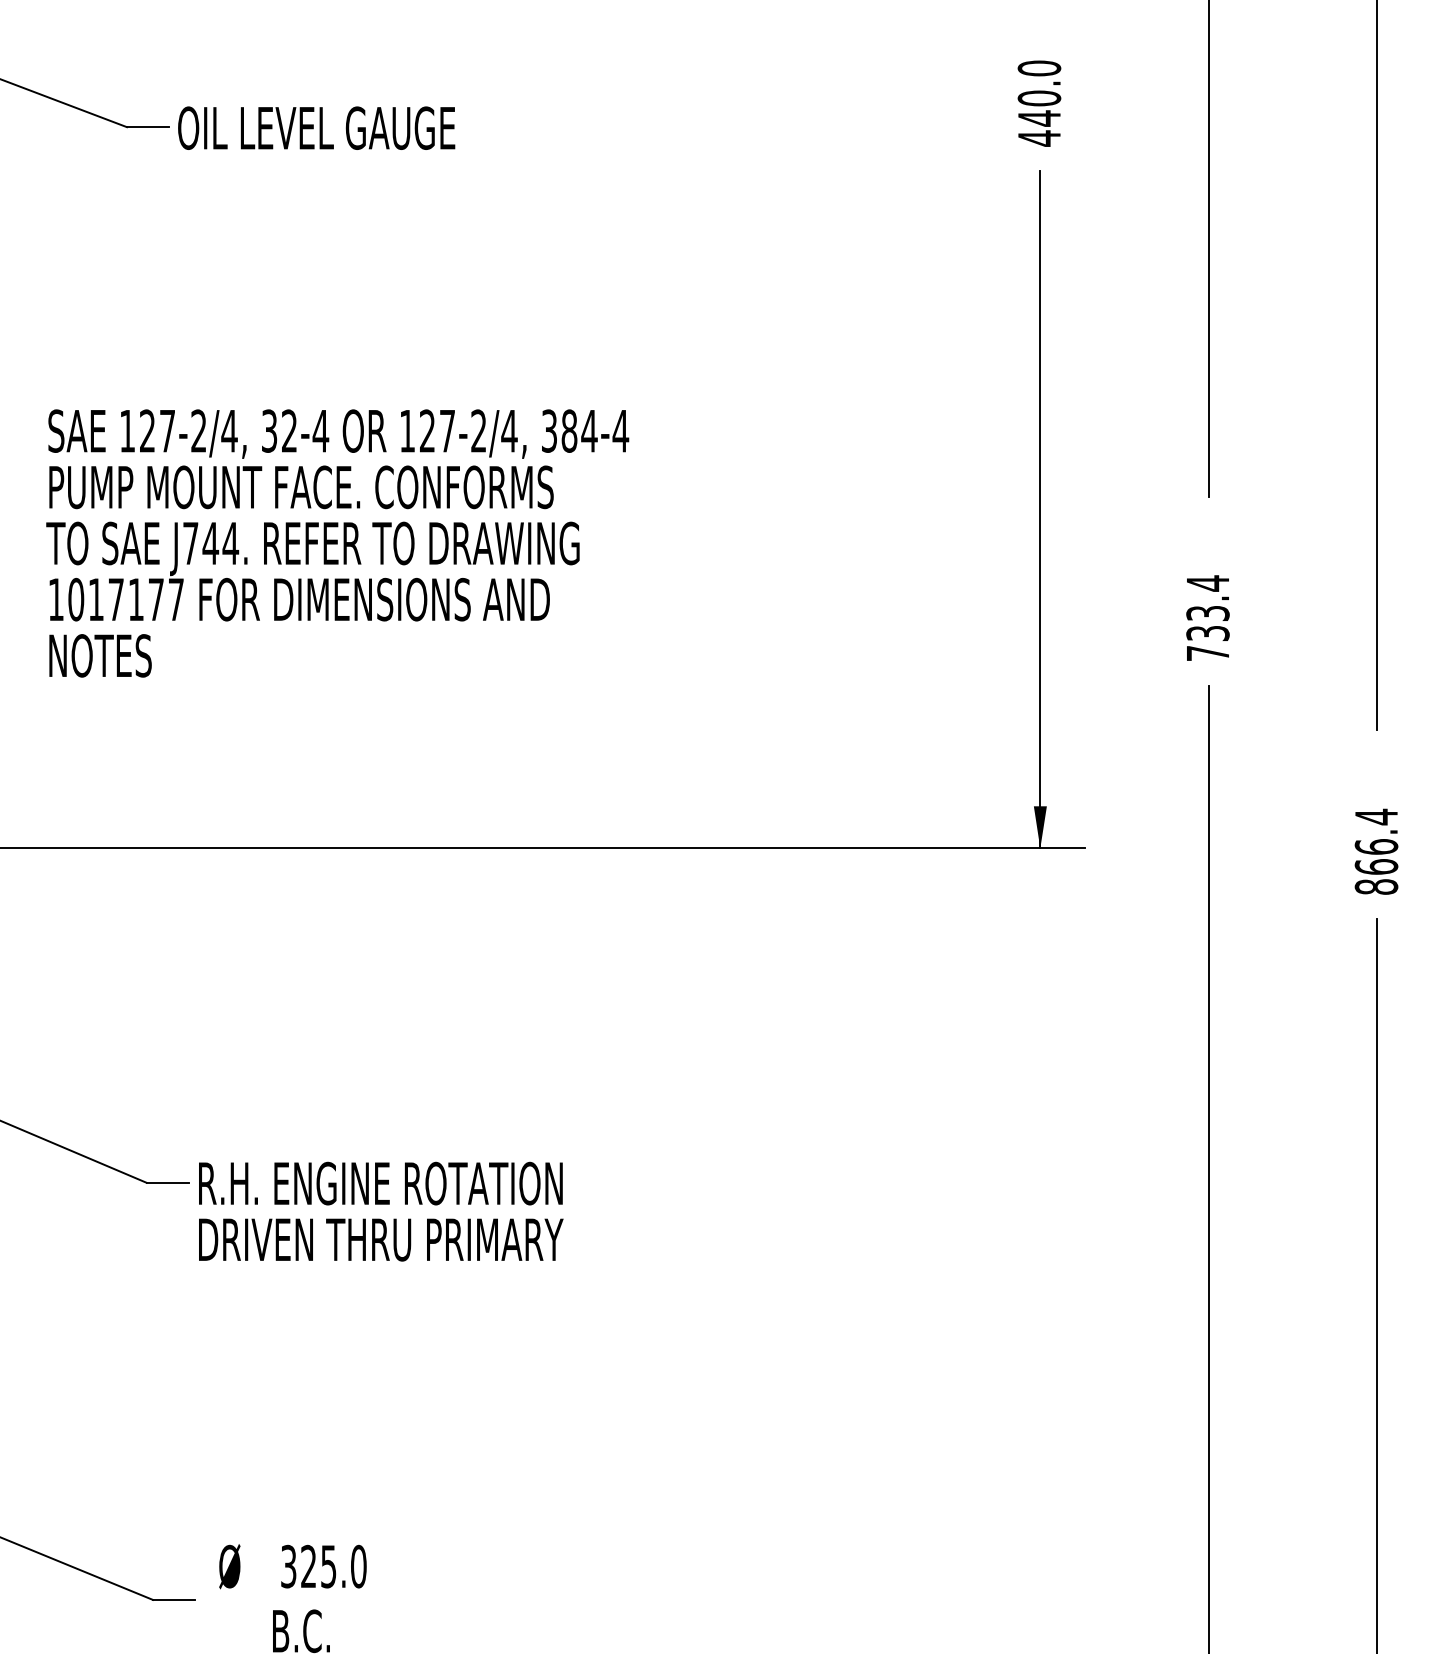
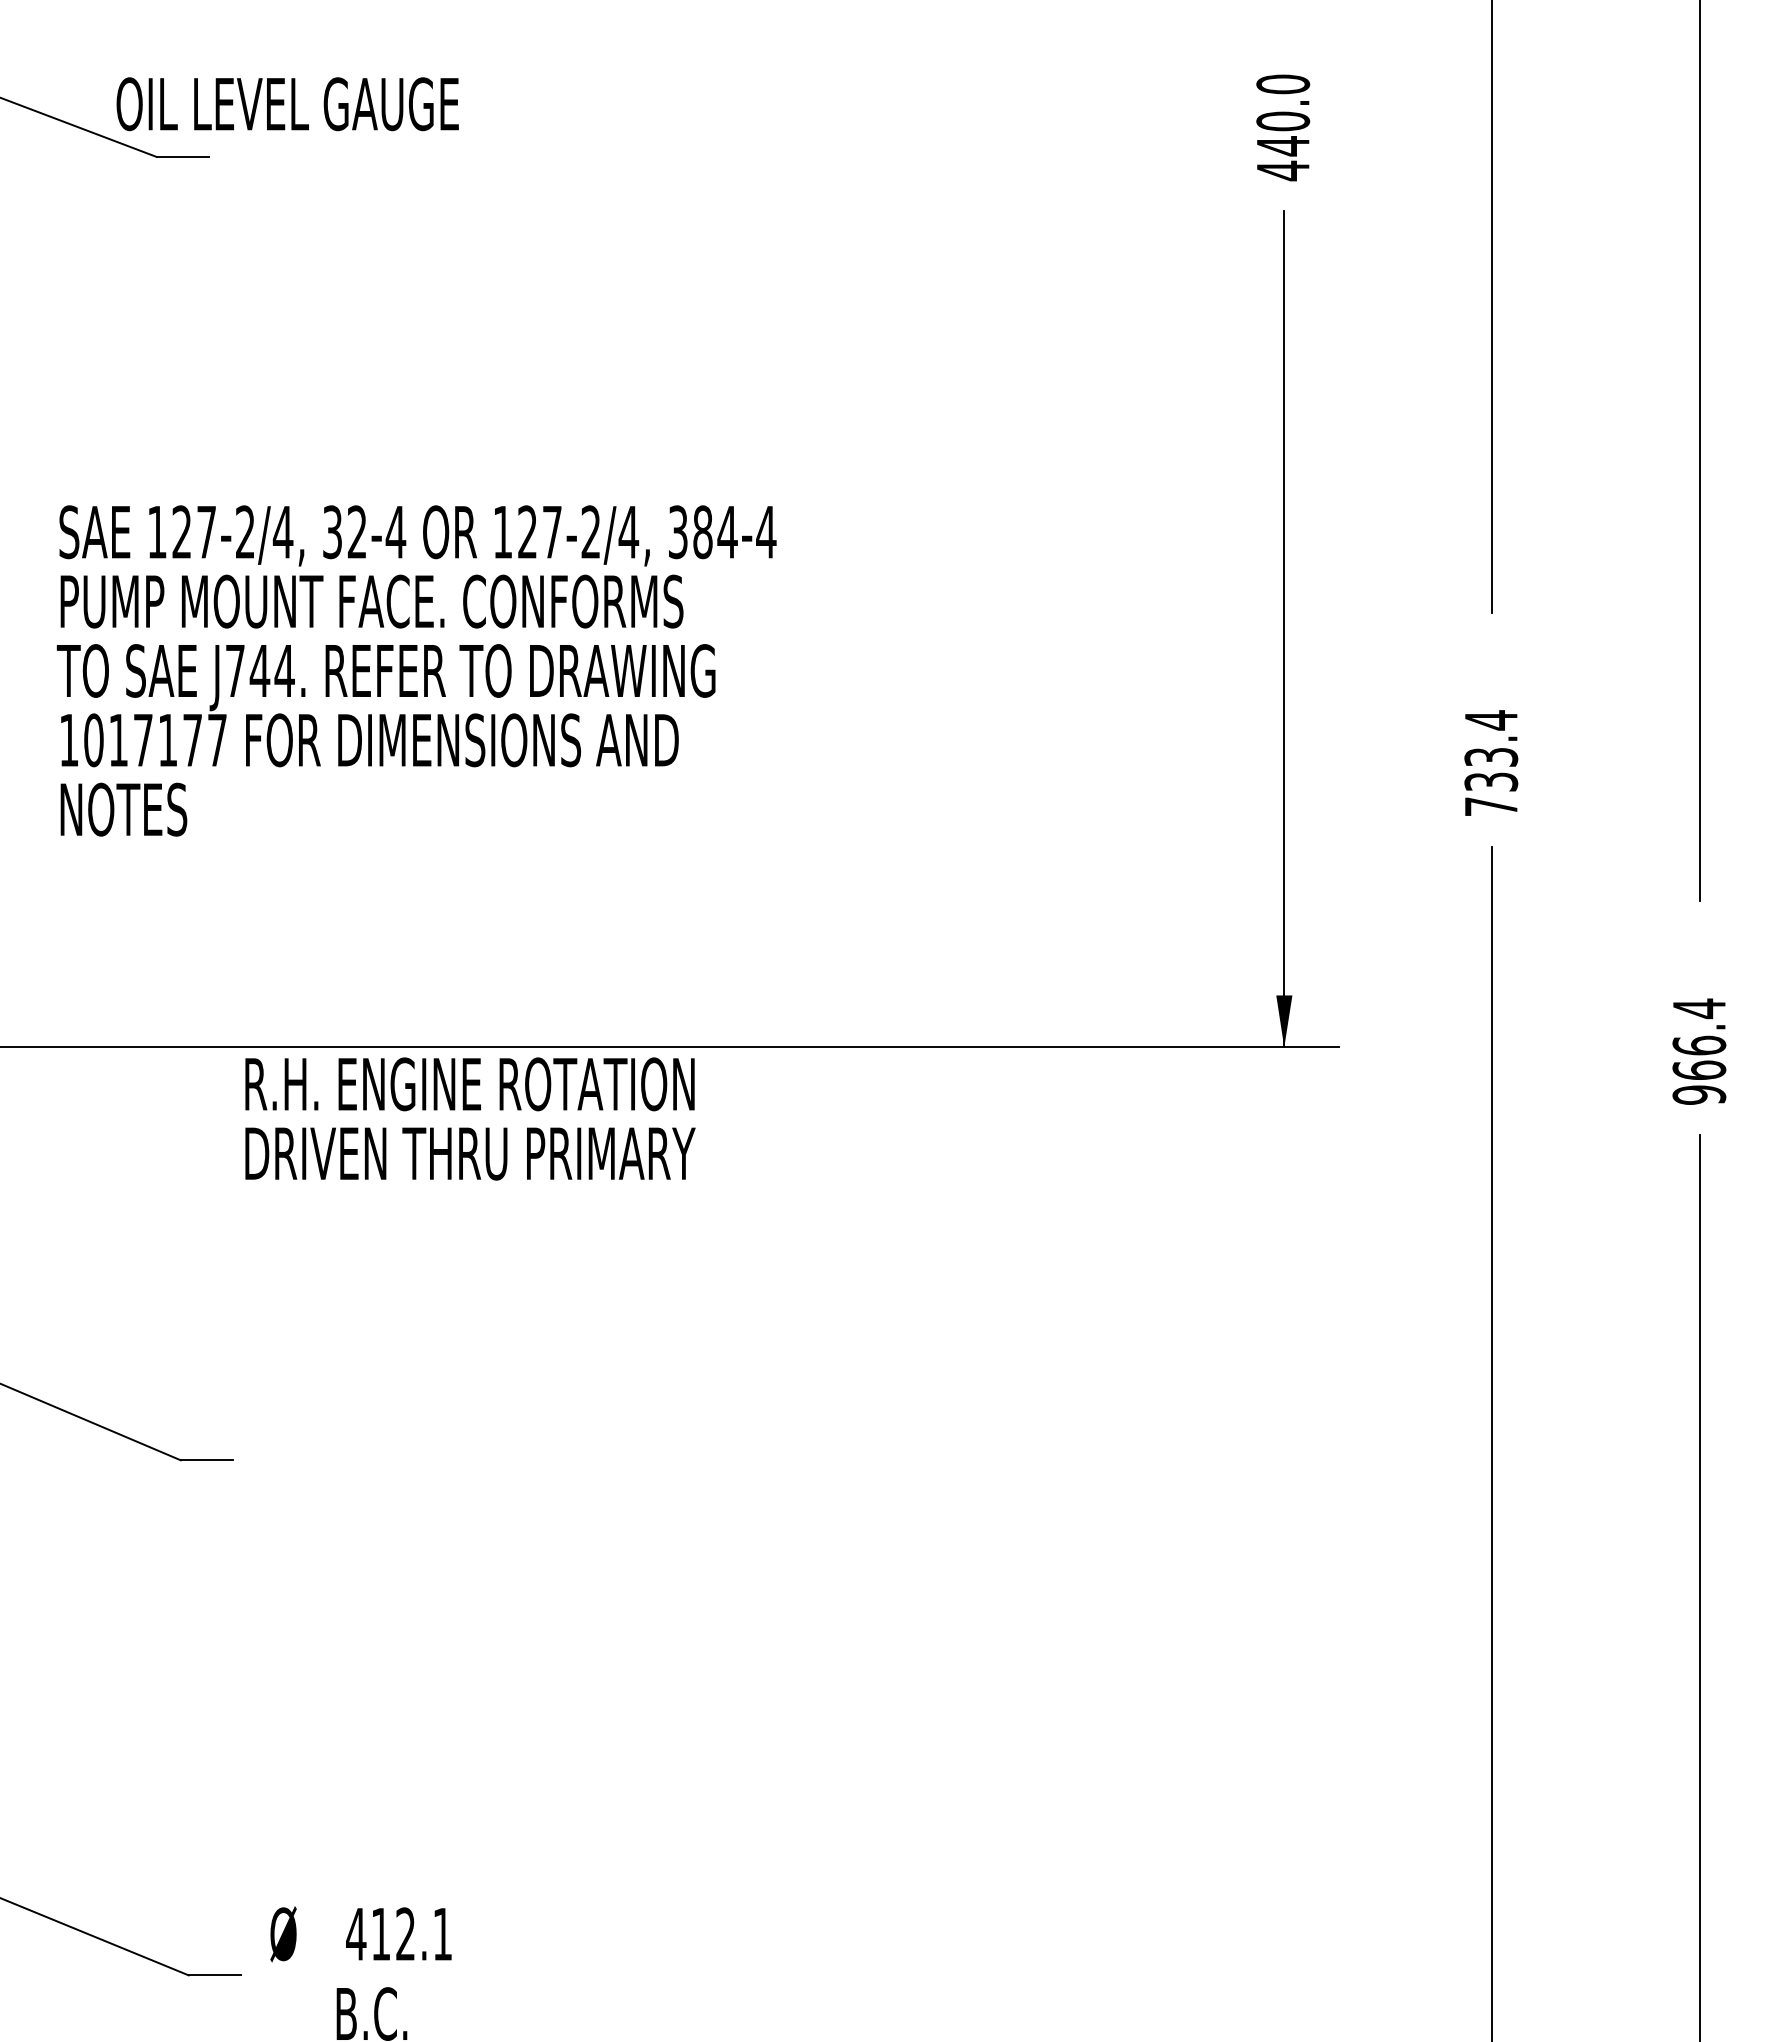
text: (316, 128) -> (287, 104), moved
text: (1376, 886) -> (1699, 1094), 866.4 -> 966.4
text: (381, 1211) -> (470, 1118), moved
text: (323, 1566) -> (399, 1934), 325.0 -> 412.1

